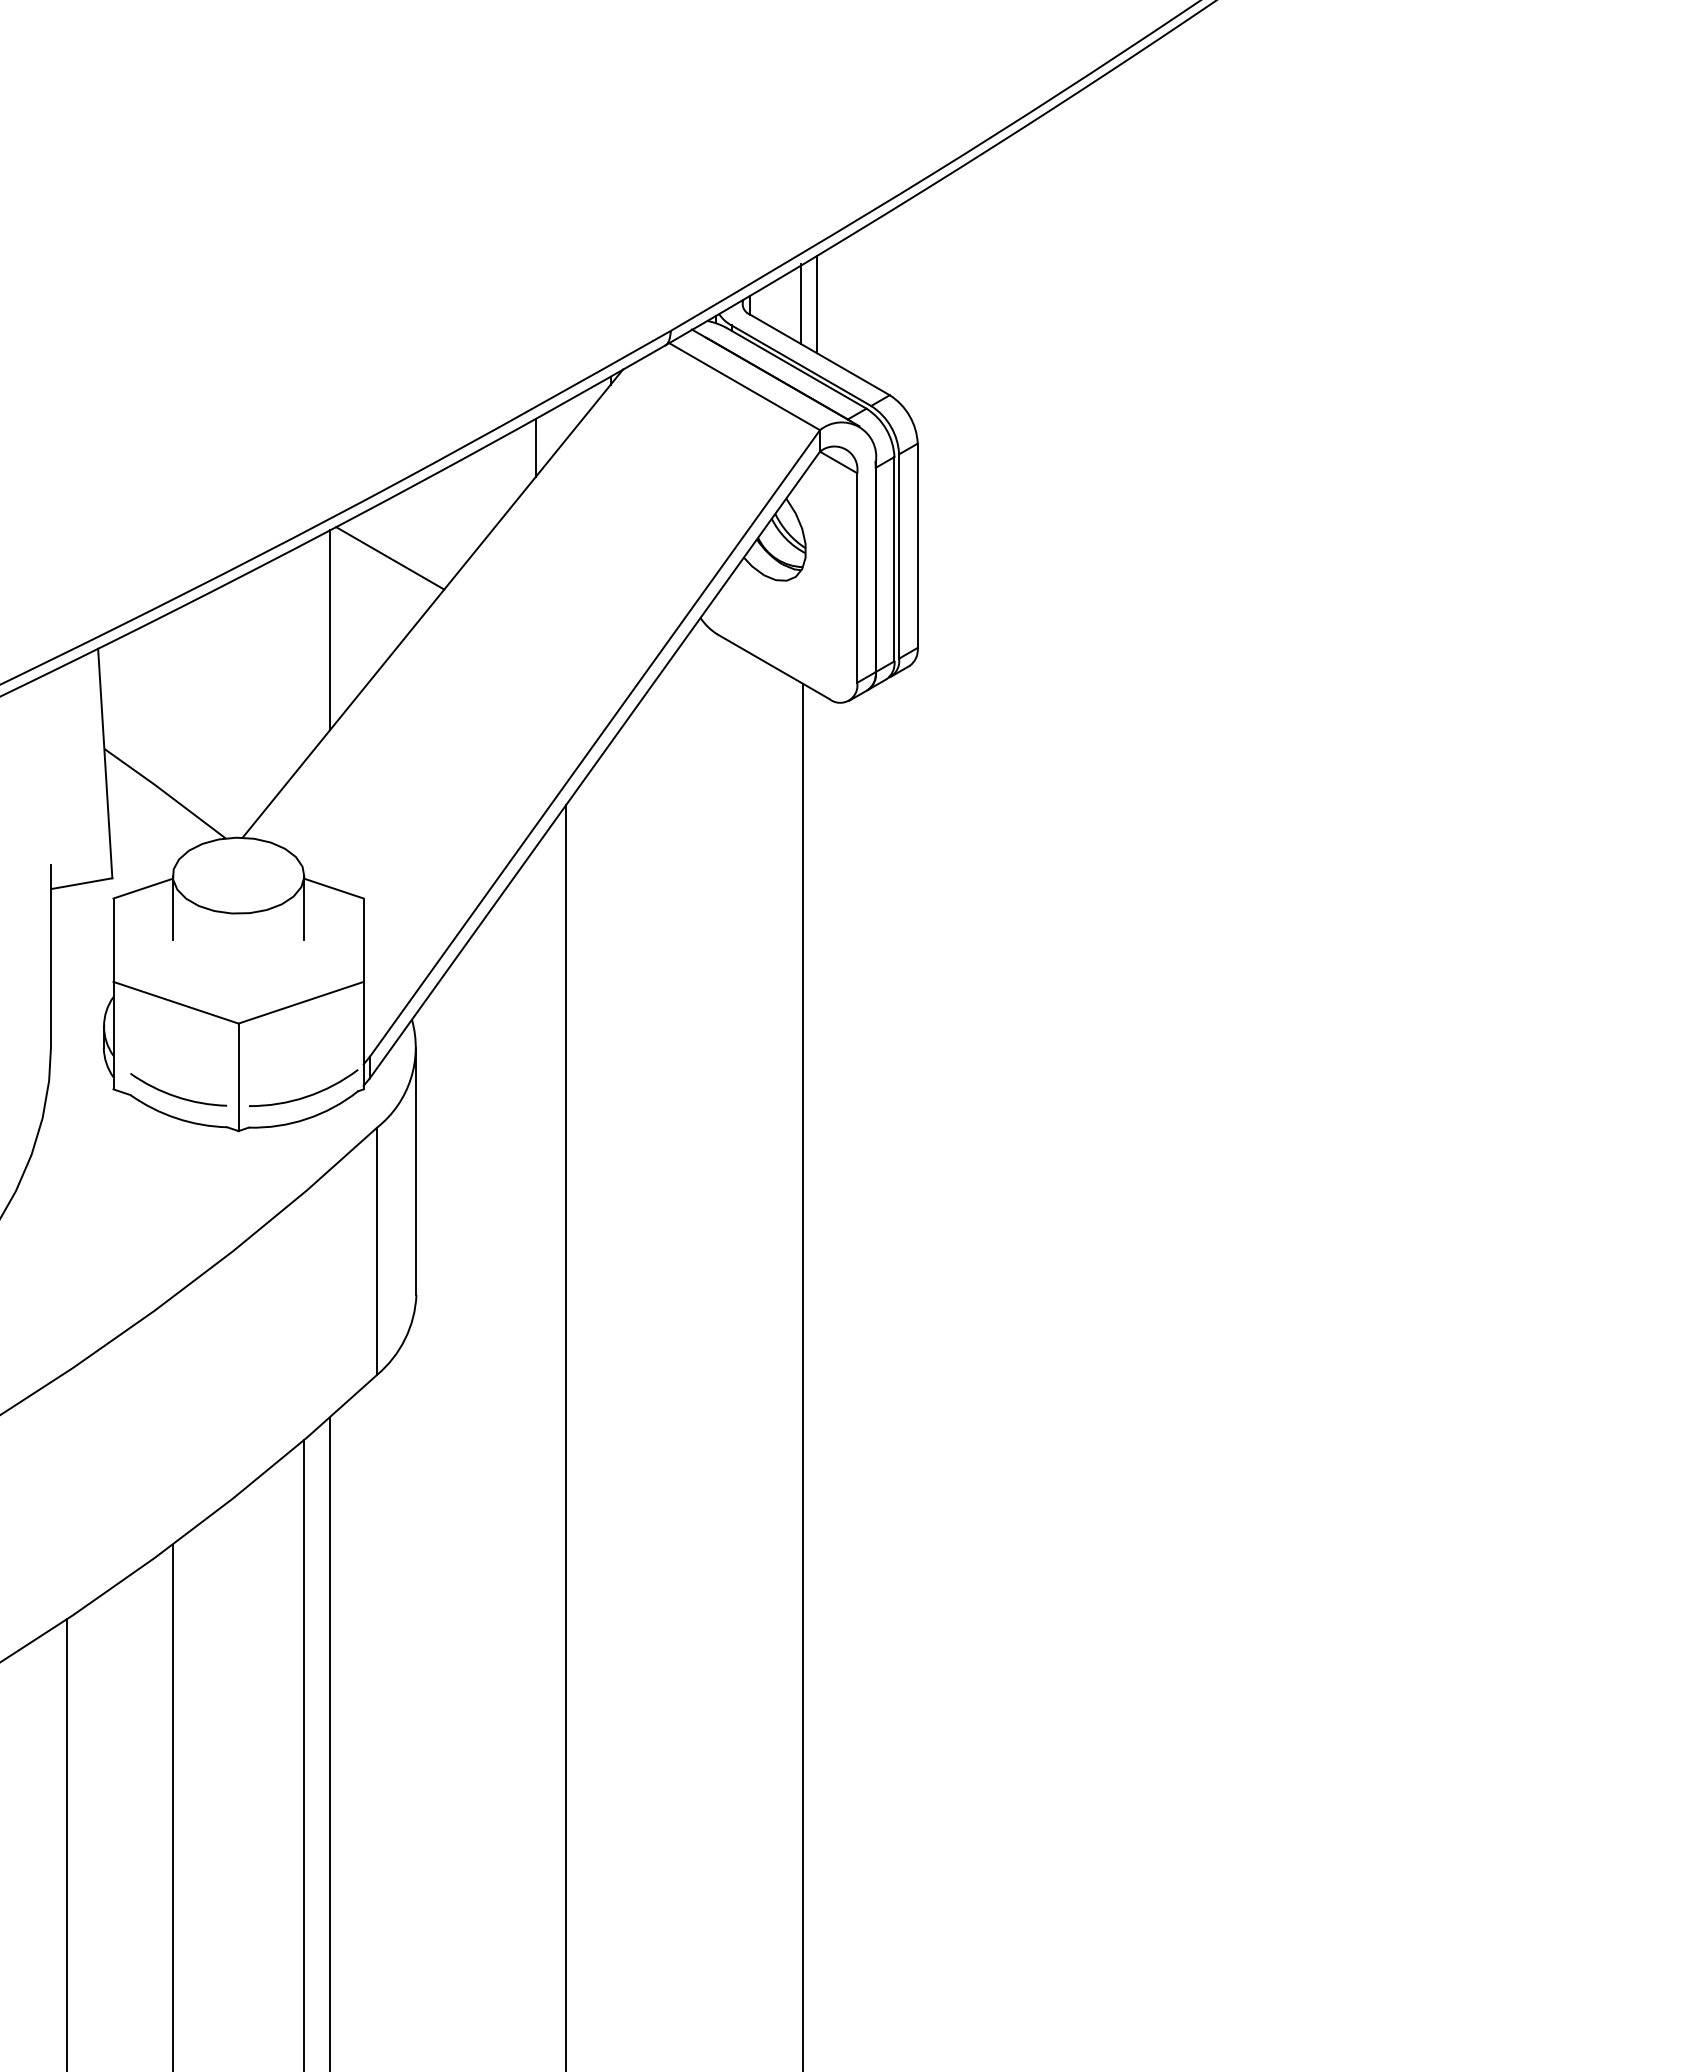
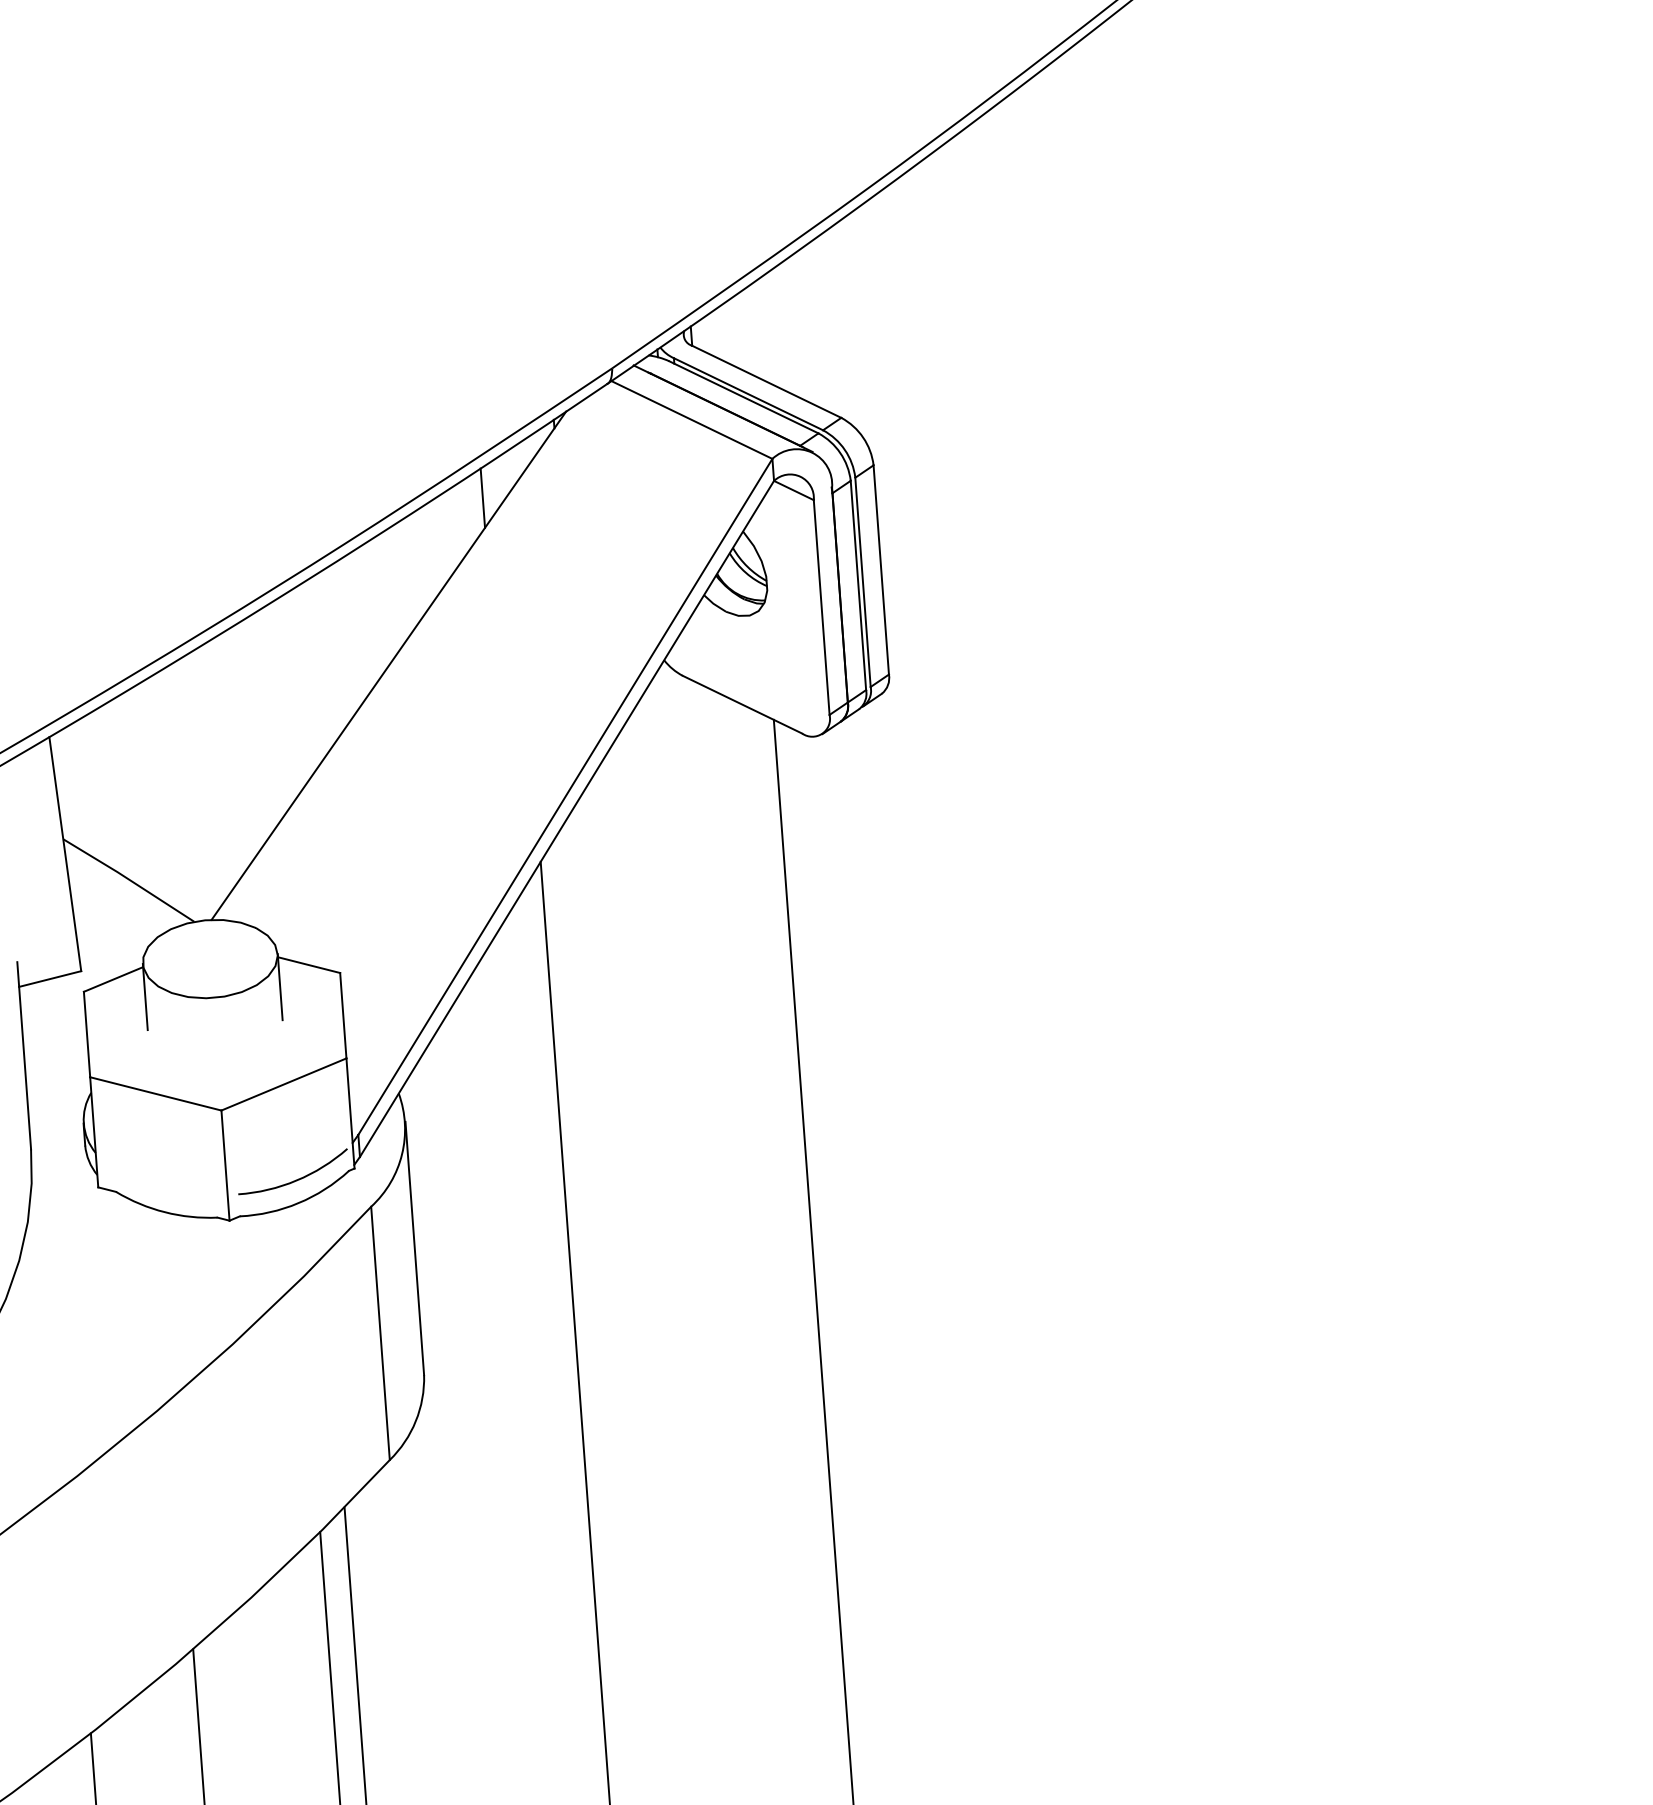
line: (801, 303) -> (743, 330), removed
line: (816, 304) -> (759, 330), removed
line: (390, 558) -> (342, 622), removed
line: (329, 630) -> (285, 701), removed
arc: (176, 1095) -> (163, 1188), removed

